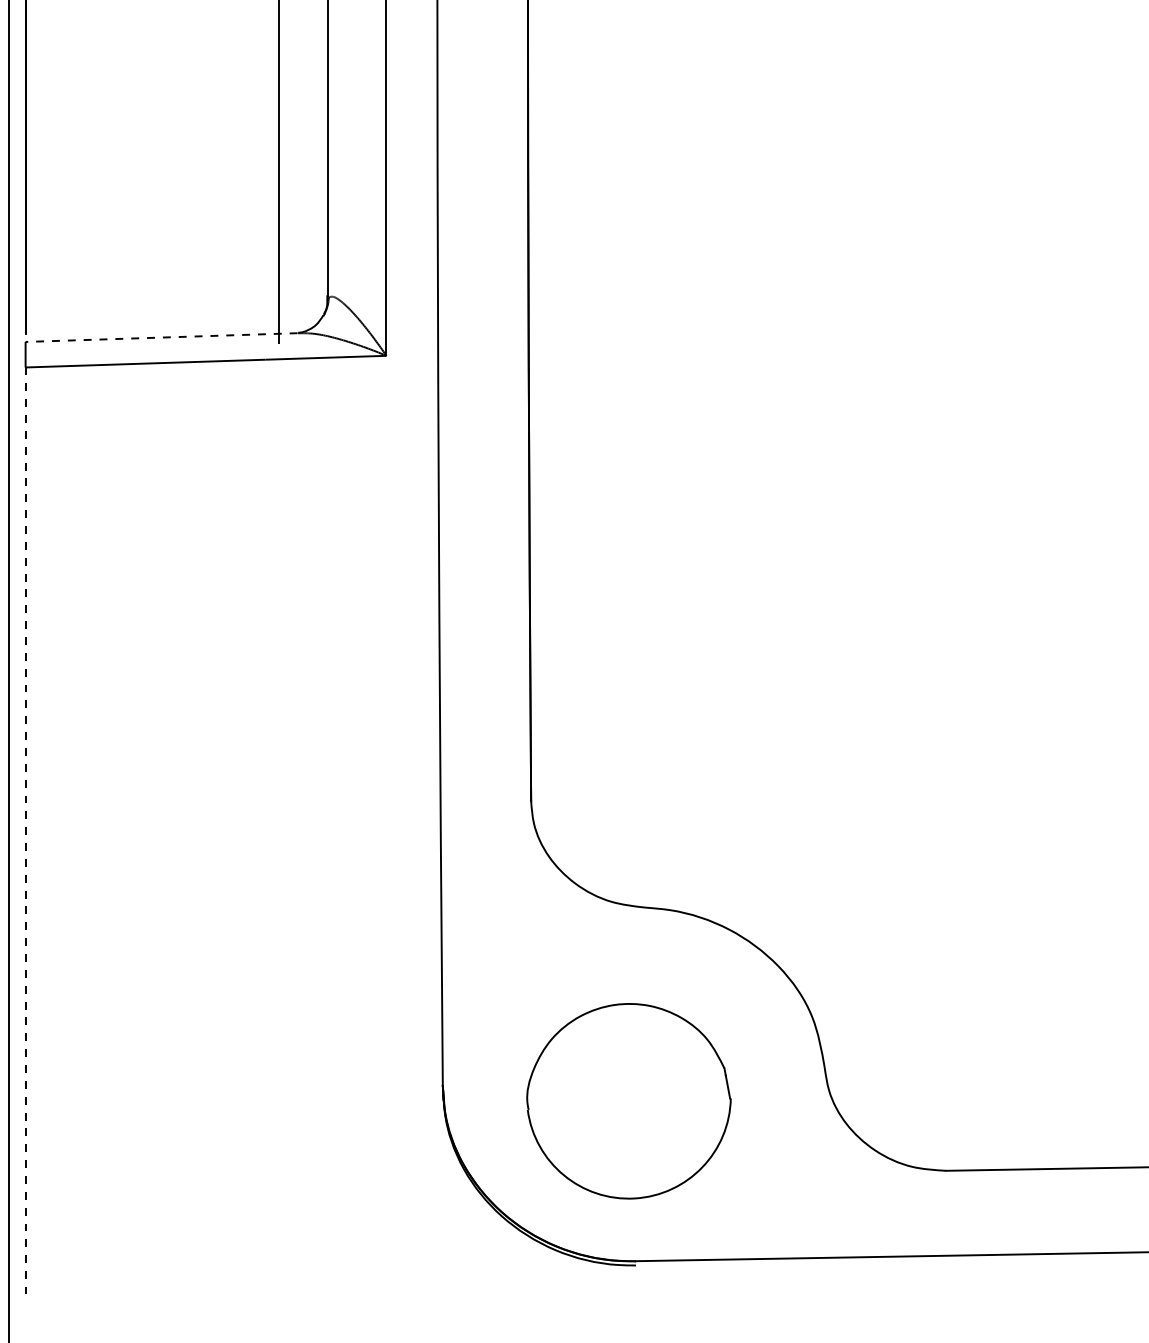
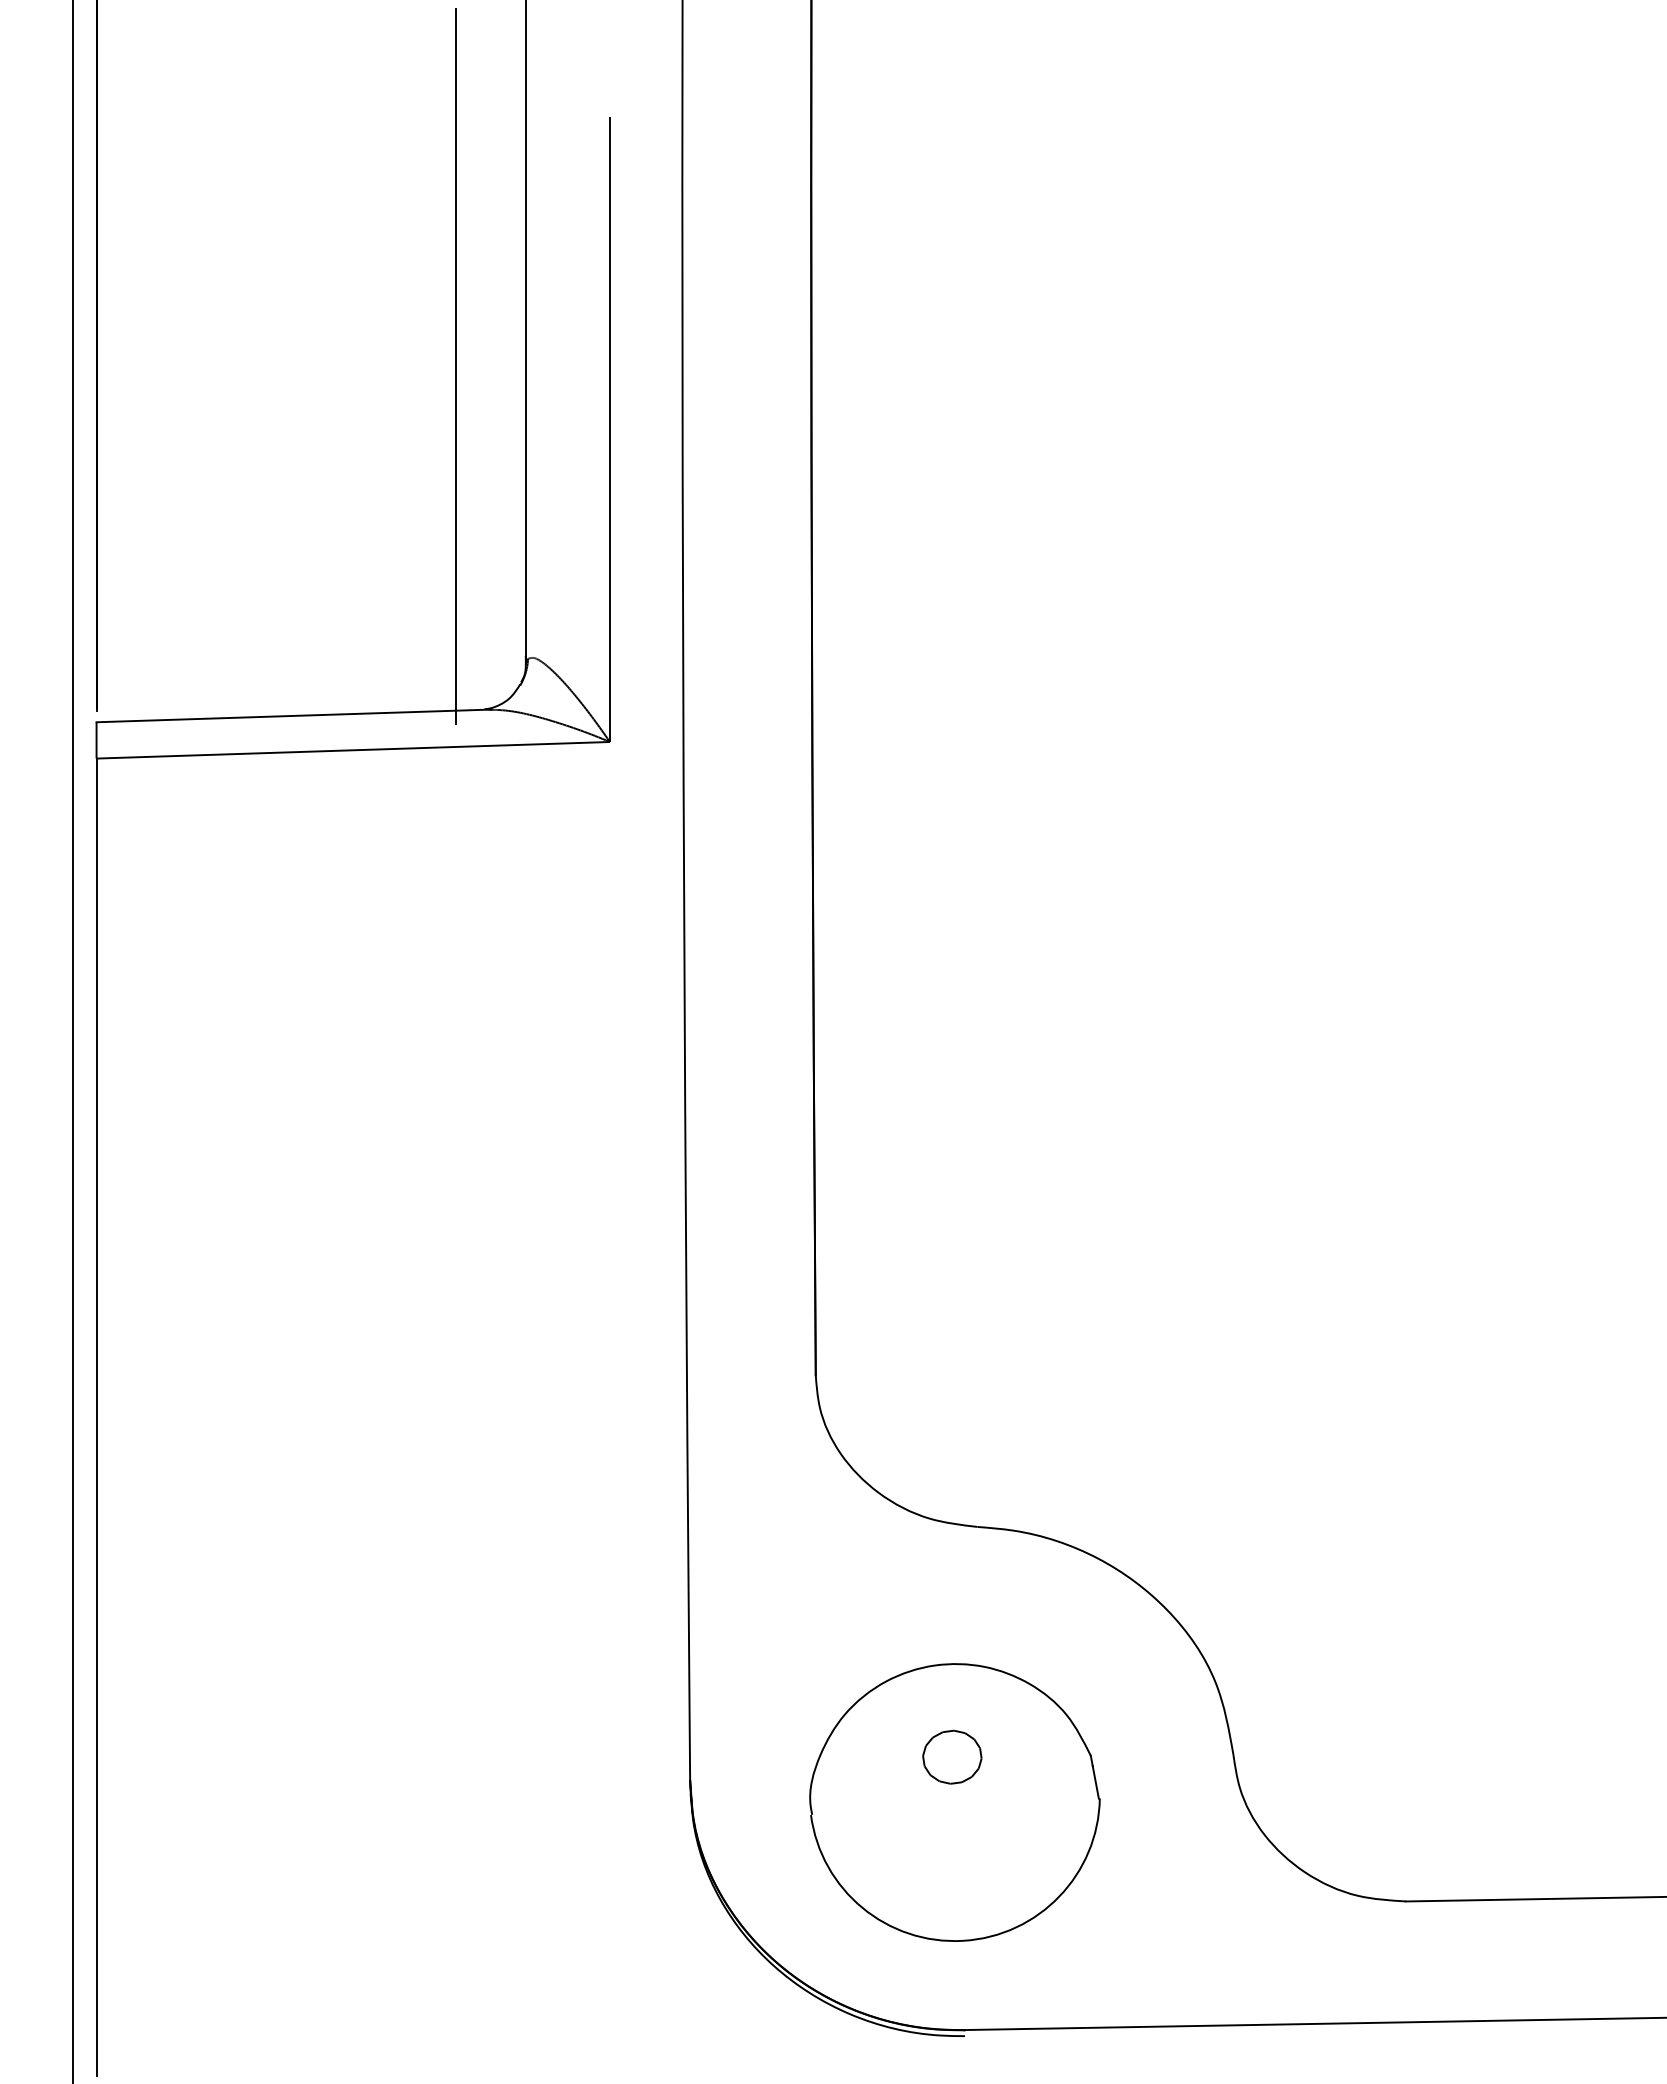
line: (161, 337) -> (290, 716), dashed -> solid
line: (25, 830) -> (96, 1417), dashed -> solid
part: (627, 1068) -> (952, 1756), added

